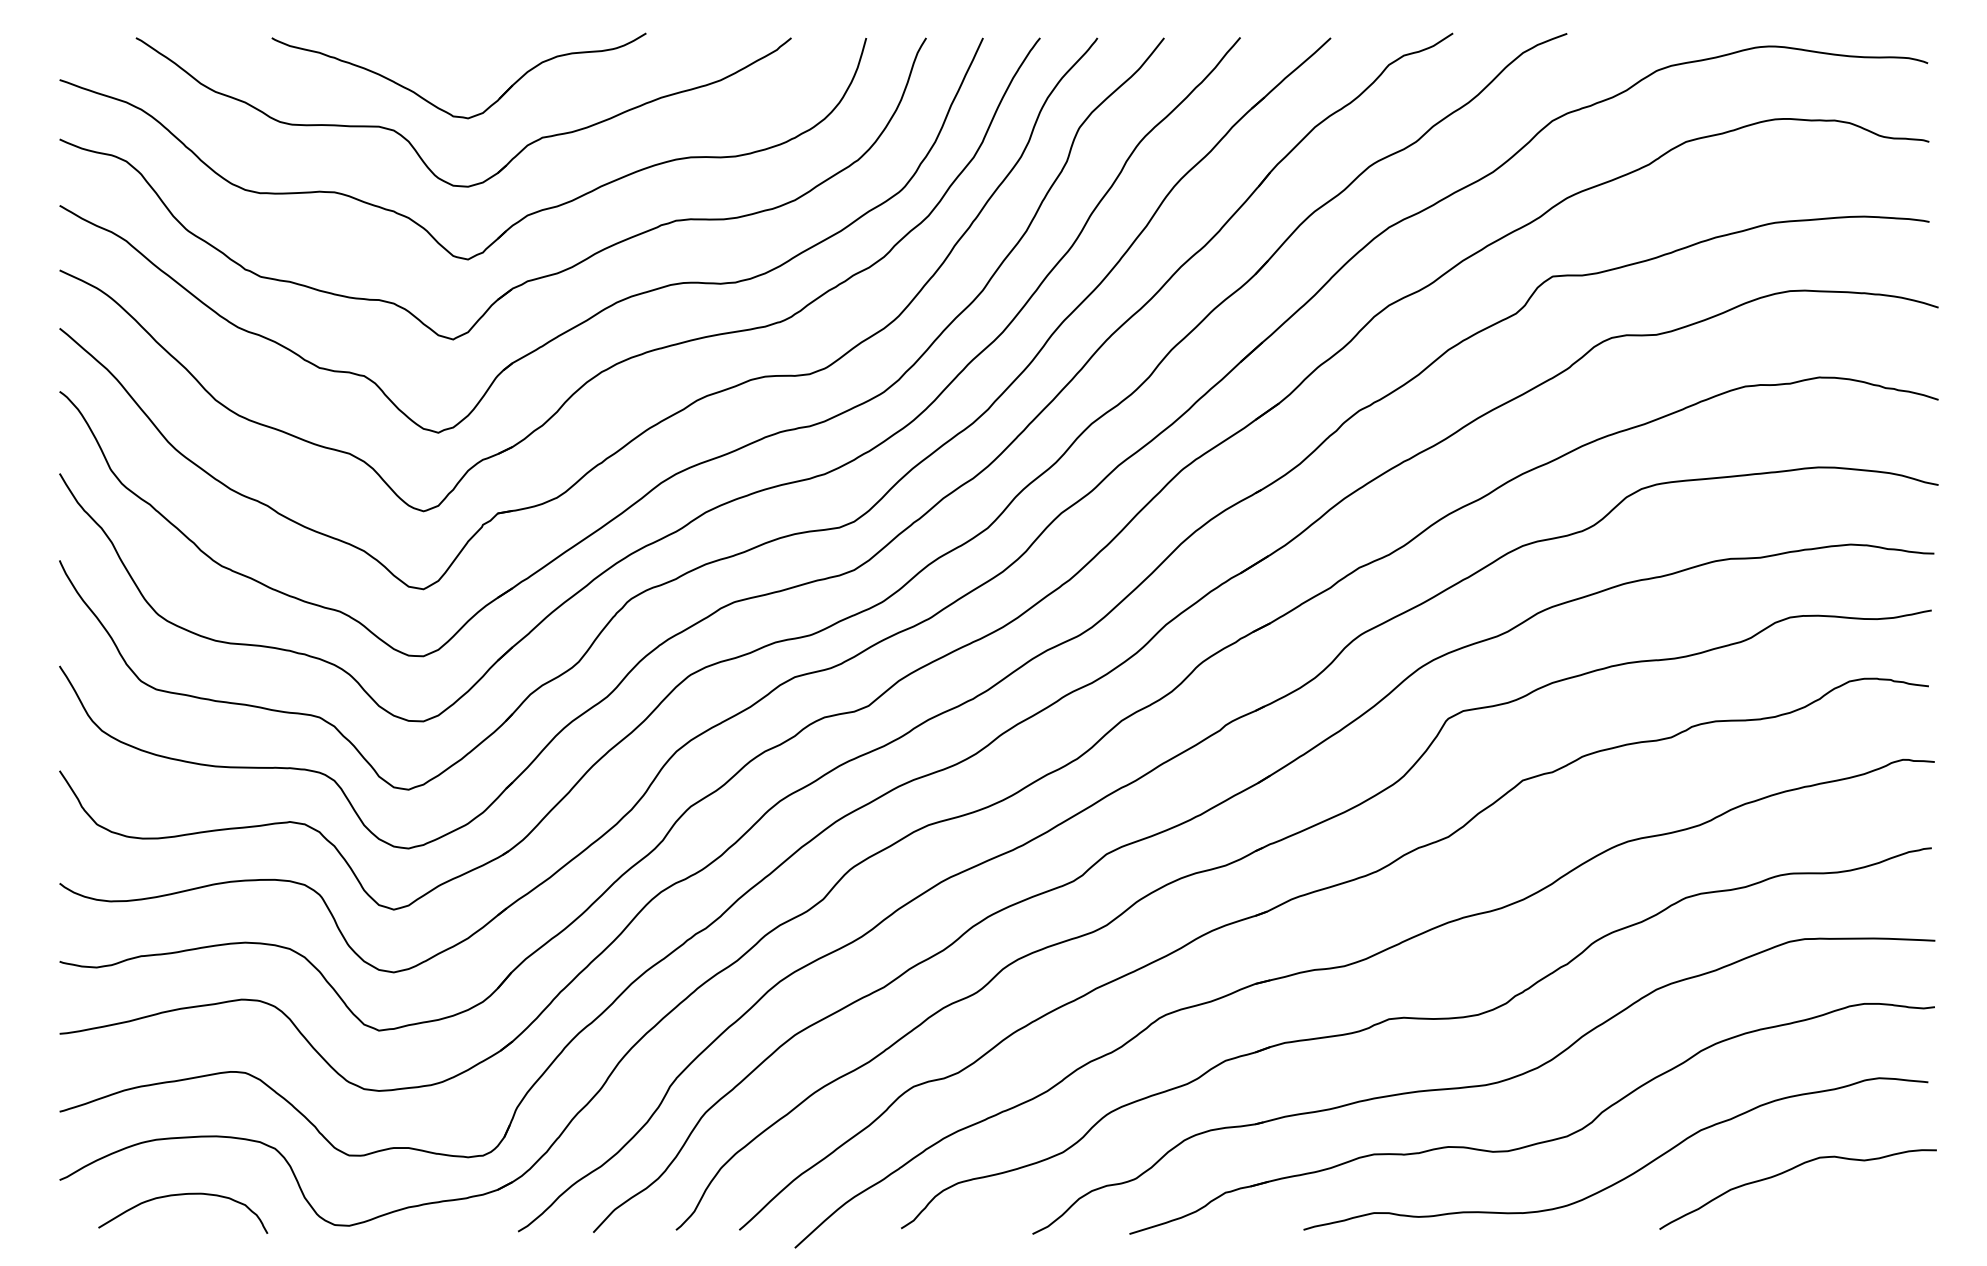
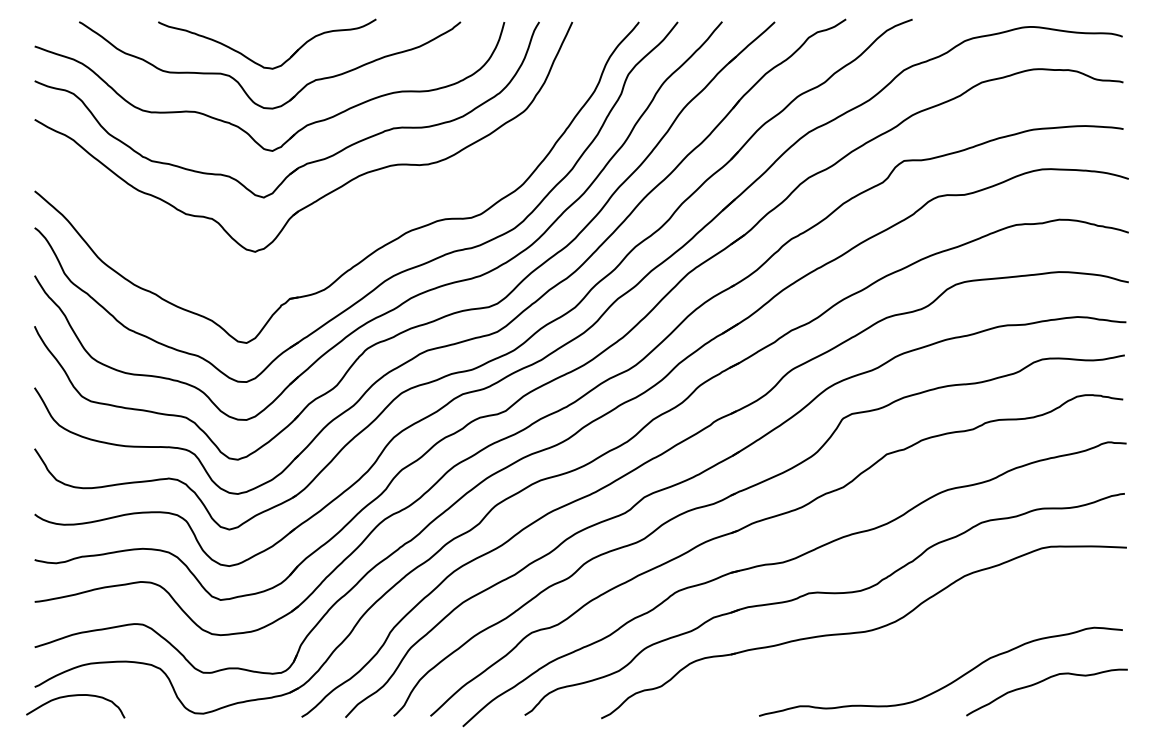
part: (598, 371) -> (348, 216), removed
part: (1537, 1141) -> (895, 664), removed
curve: (182, 1196) -> (75, 696), moved

